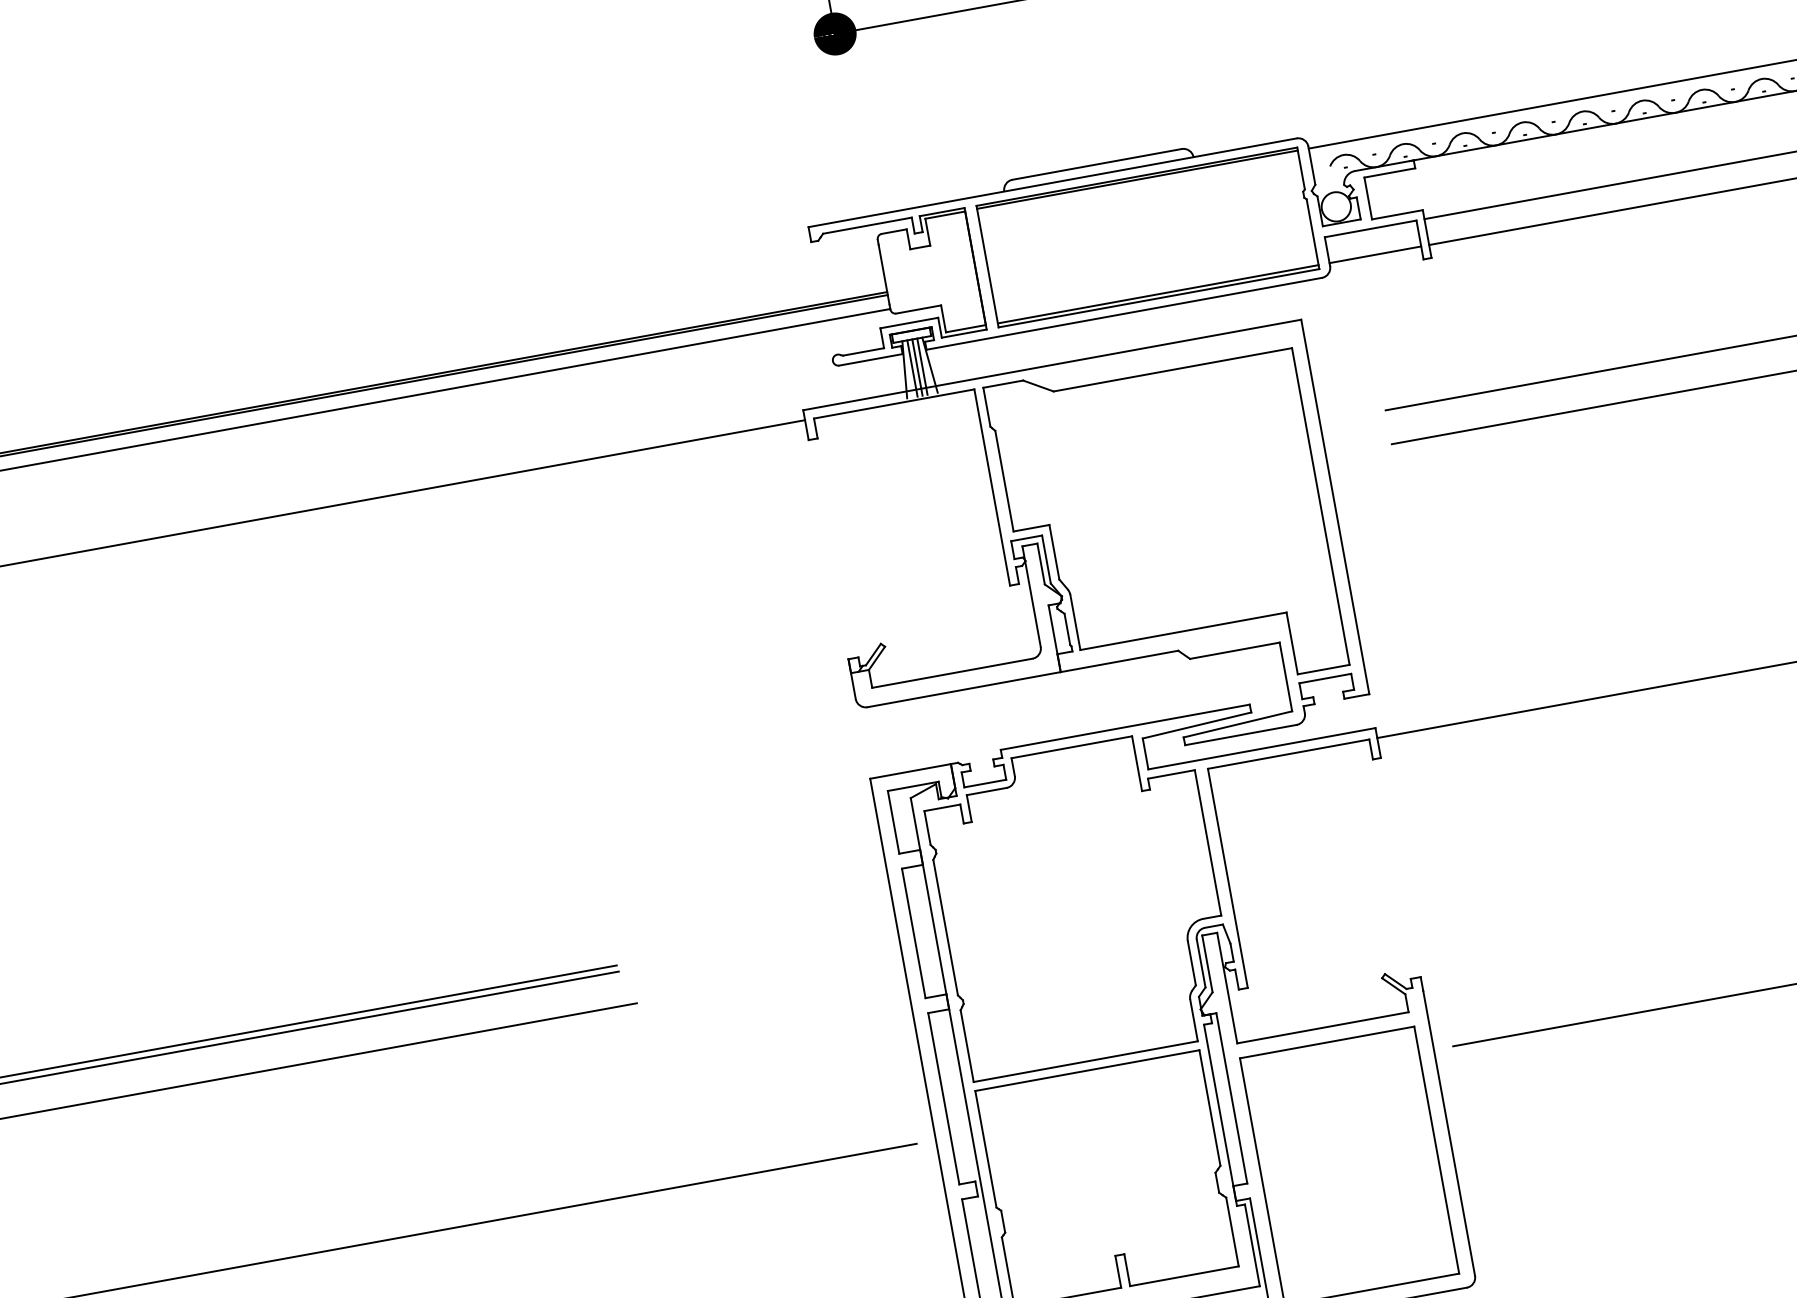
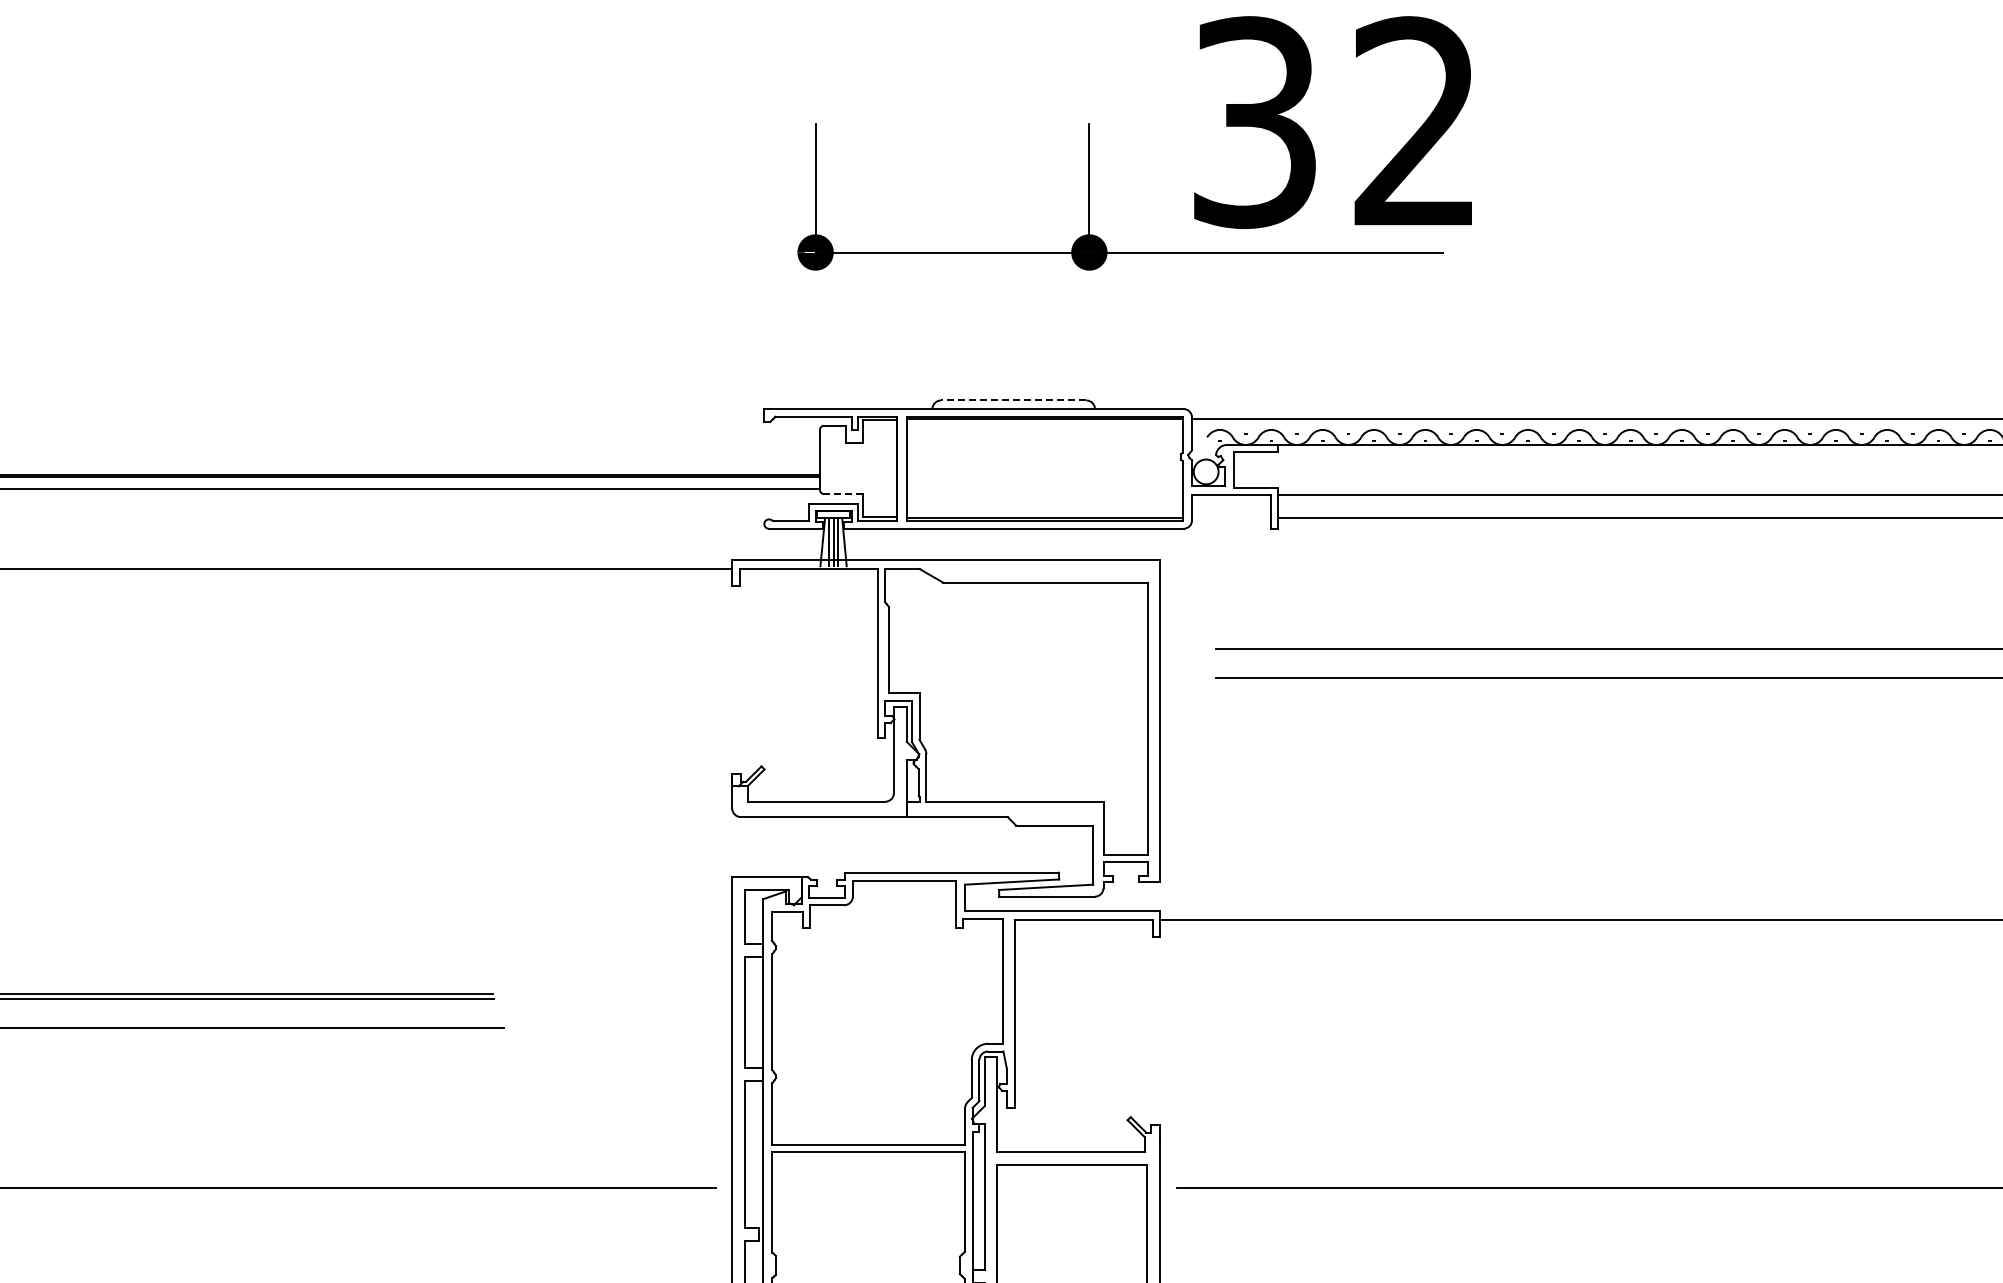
line: (1096, 164) -> (1013, 400), solid -> dashed
line: (1375, 254) -> (1231, 517), removed
line: (917, 310) -> (842, 494), solid -> dashed

